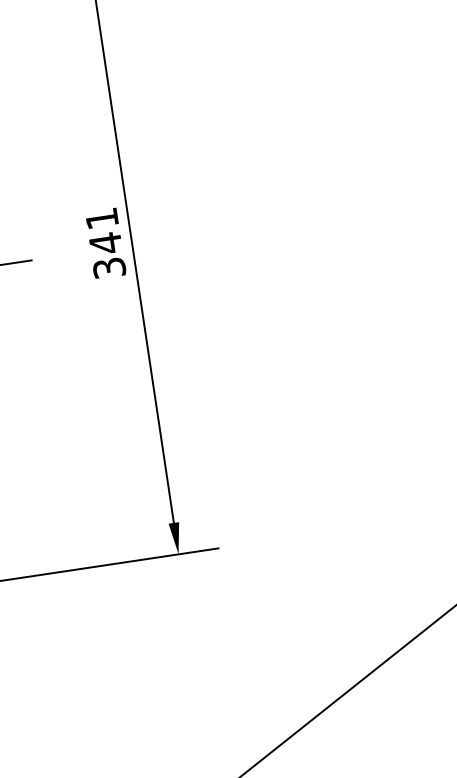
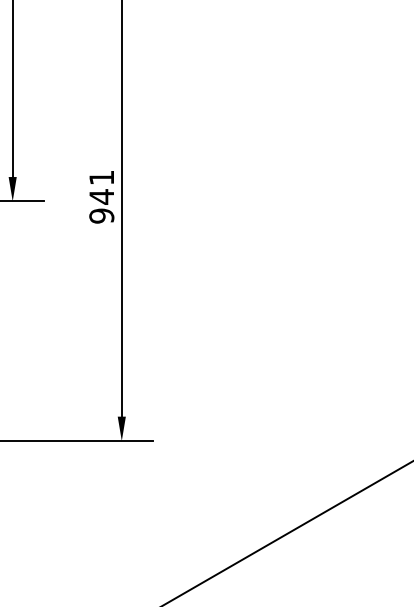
text: (108, 267) -> (101, 215), 341 -> 941

